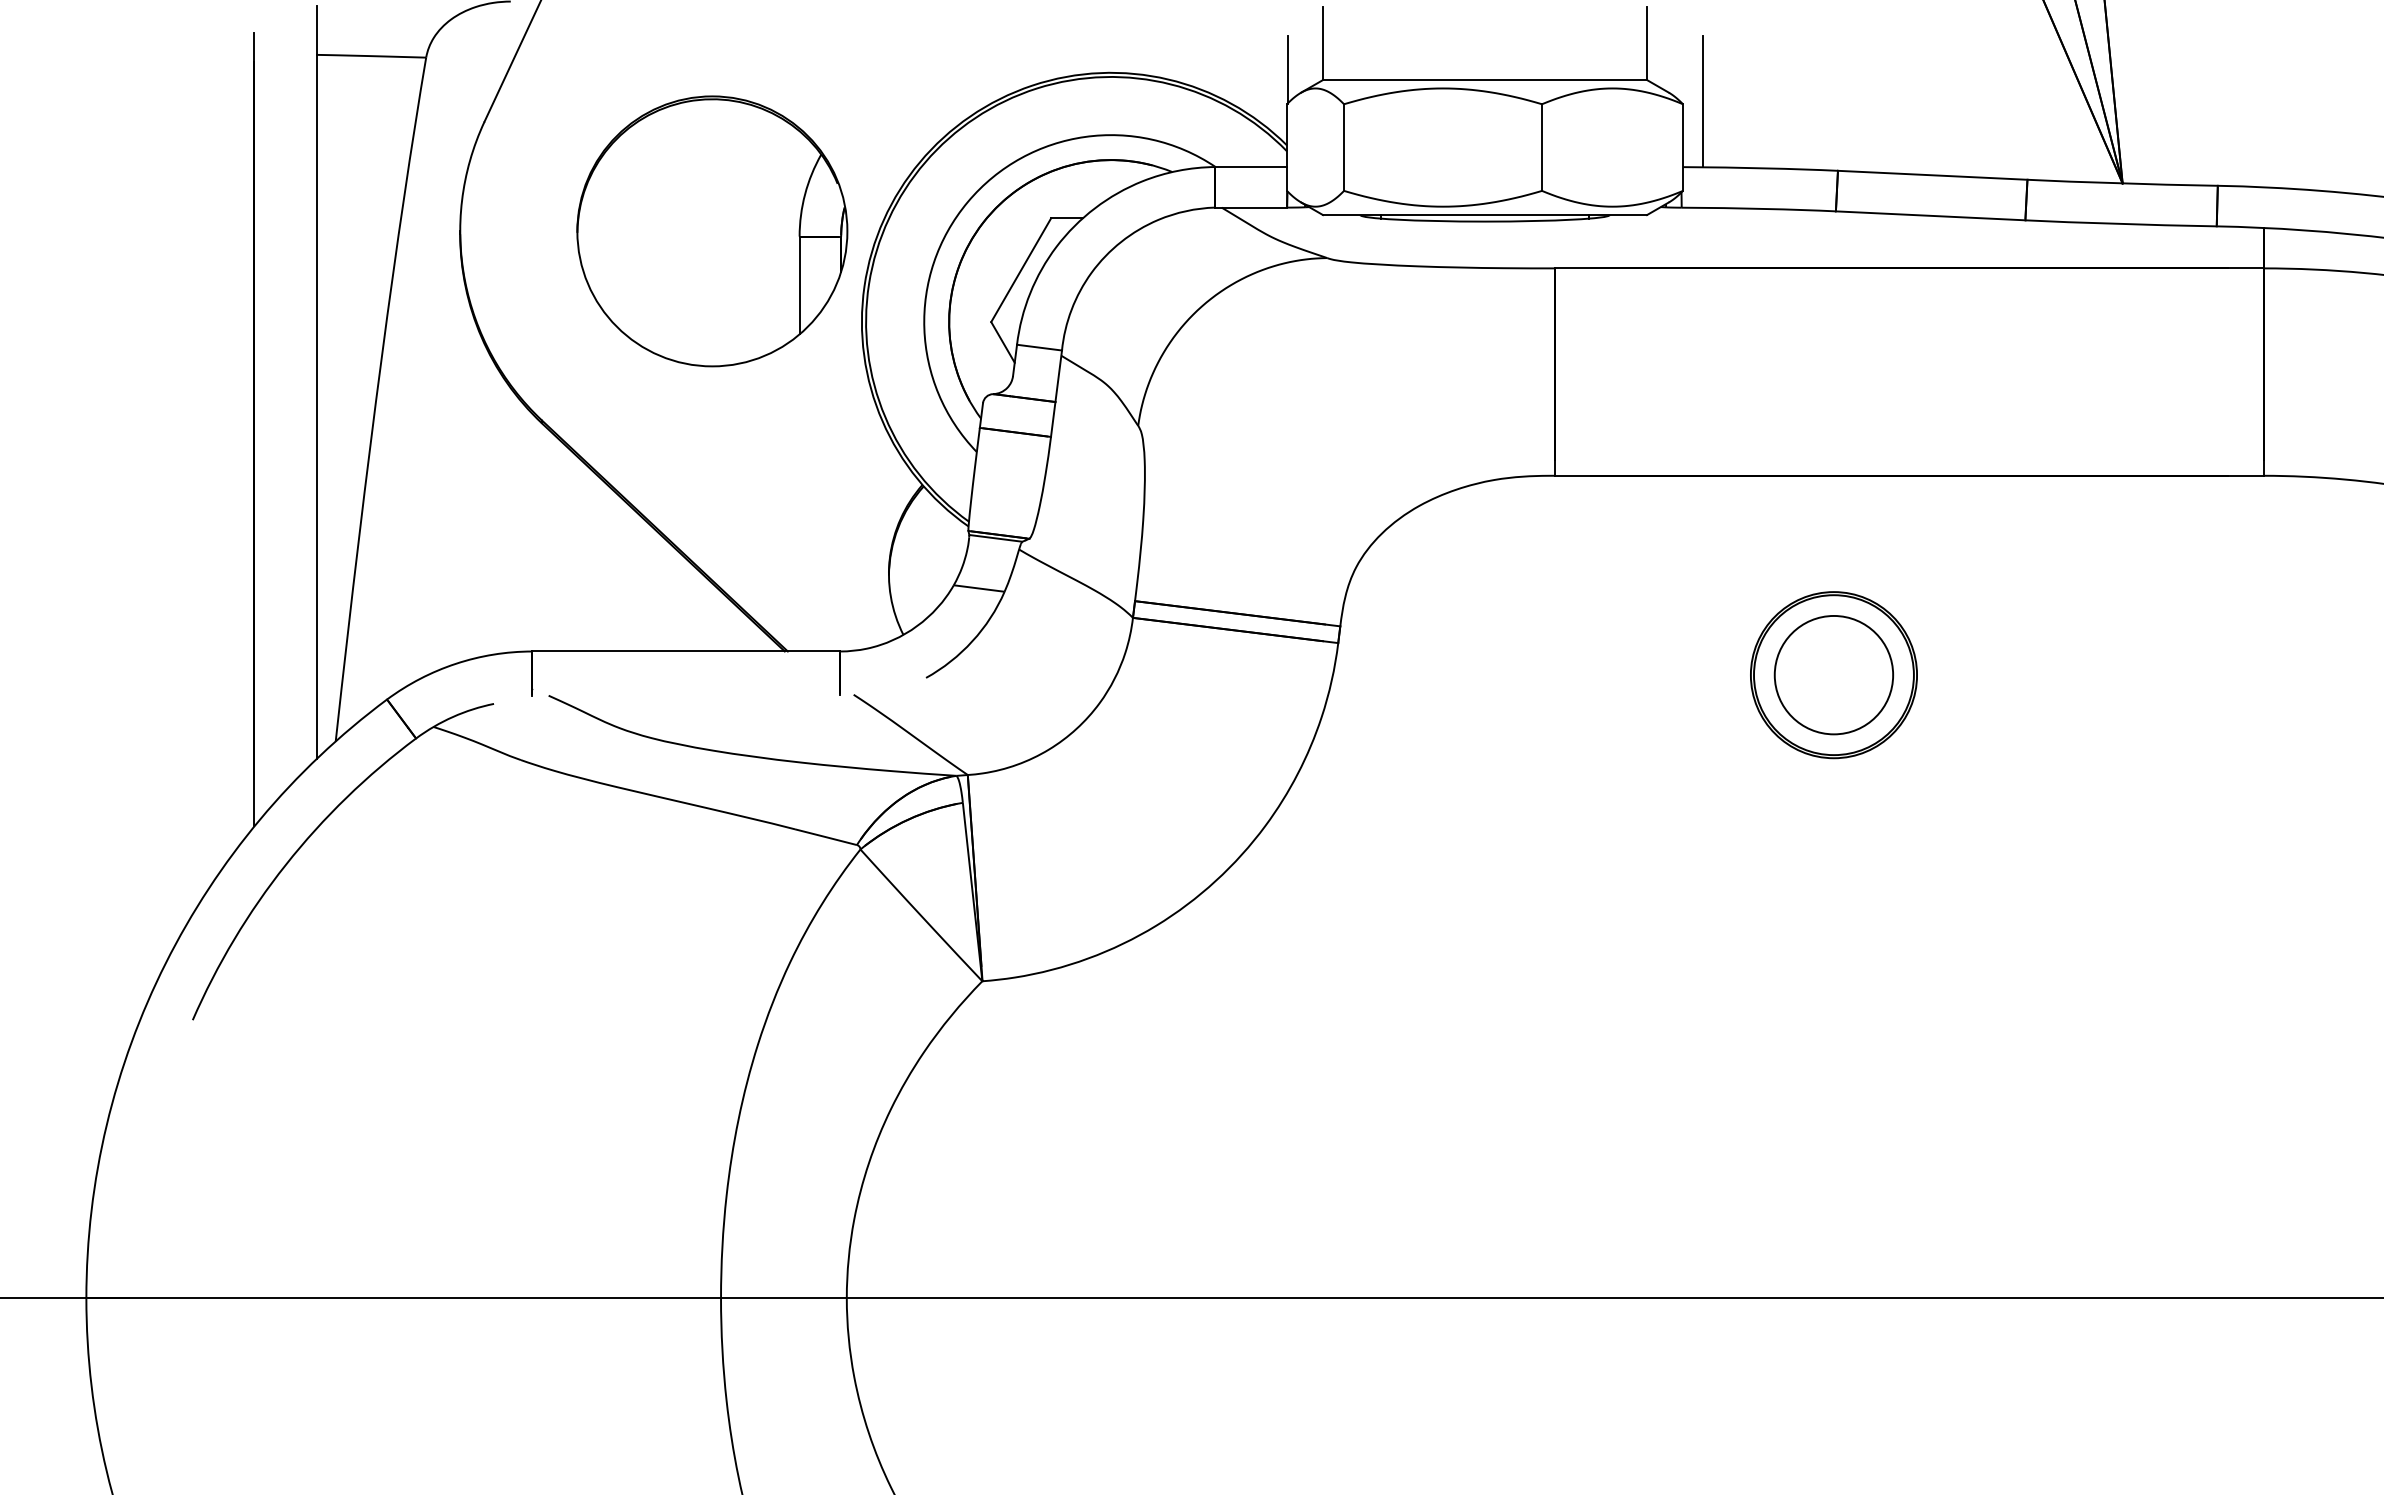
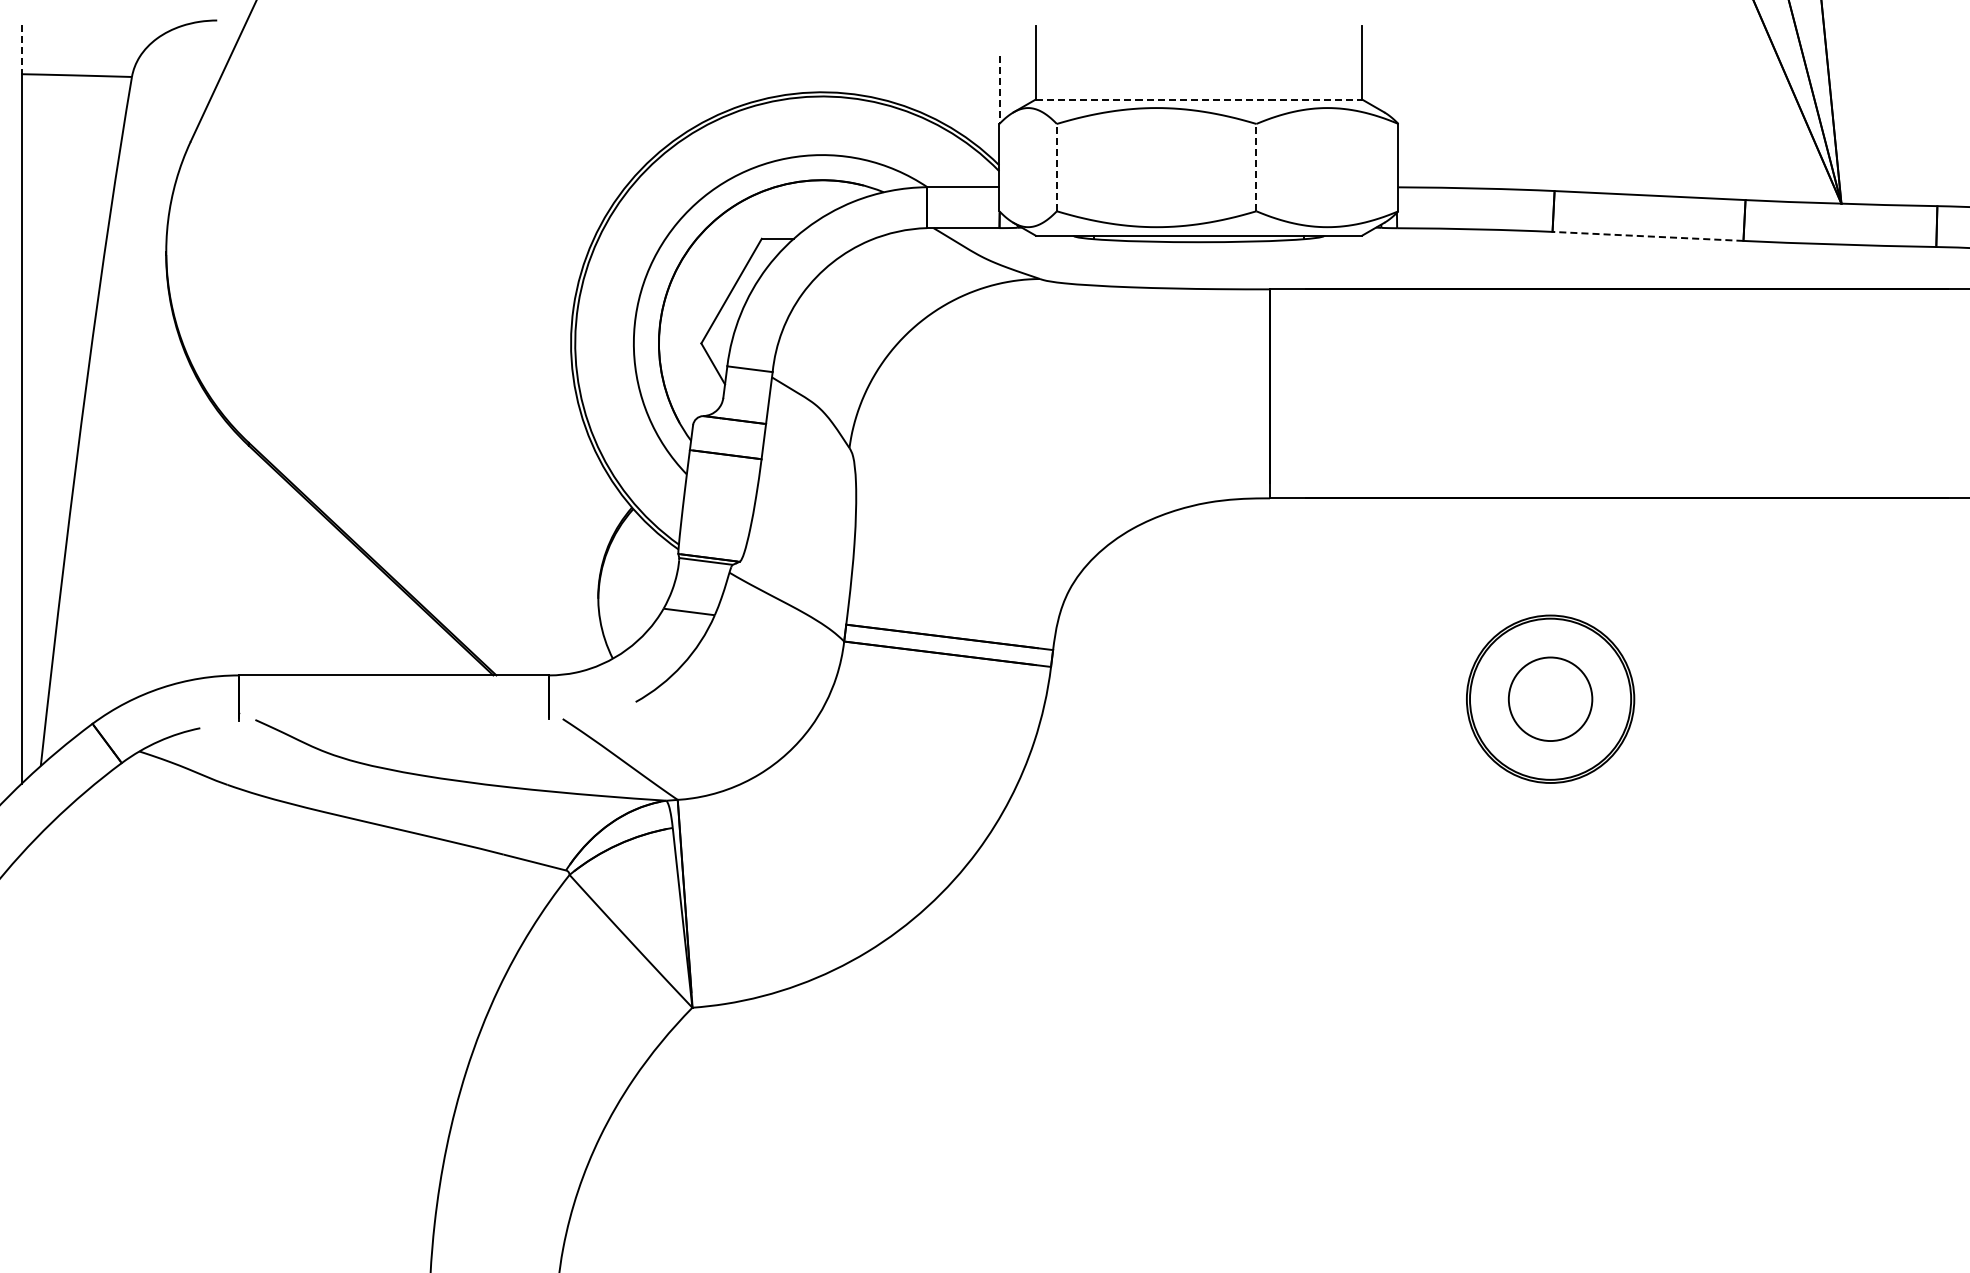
line: (316, 30) -> (21, 49), solid -> dashed
line: (1287, 70) -> (999, 89), solid -> dashed
line: (1485, 80) -> (1199, 100), solid -> dashed
line: (1703, 101) -> (1419, 121), removed
line: (1344, 147) -> (1057, 167), solid -> dashed
line: (1542, 147) -> (1256, 167), solid -> dashed
line: (1930, 215) -> (1647, 236), solid -> dashed
part: (712, 231) -> (420, 252), removed
circle: (1833, 674) -> (1550, 698), size x0.7

